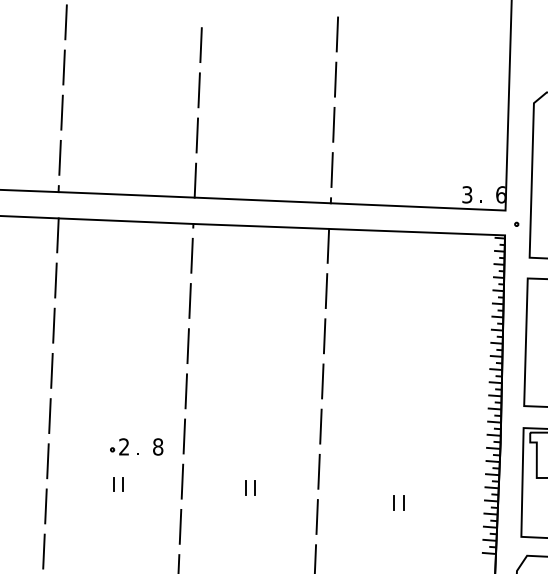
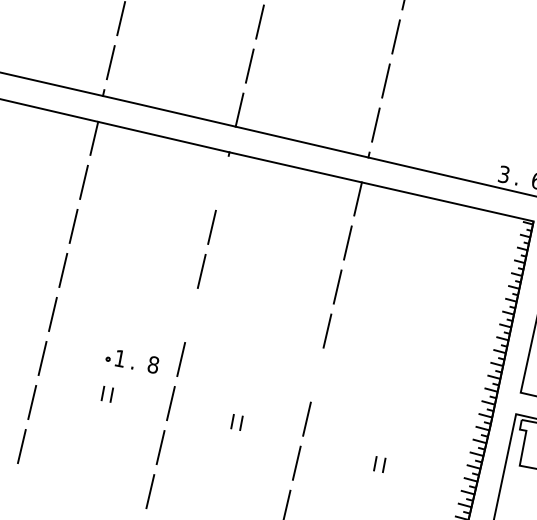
line: (191, 255) -> (221, 182), removed
line: (186, 391) -> (191, 315), removed
line: (320, 426) -> (316, 374), removed
text: (123, 446) -> (119, 358), 2 -> 1

